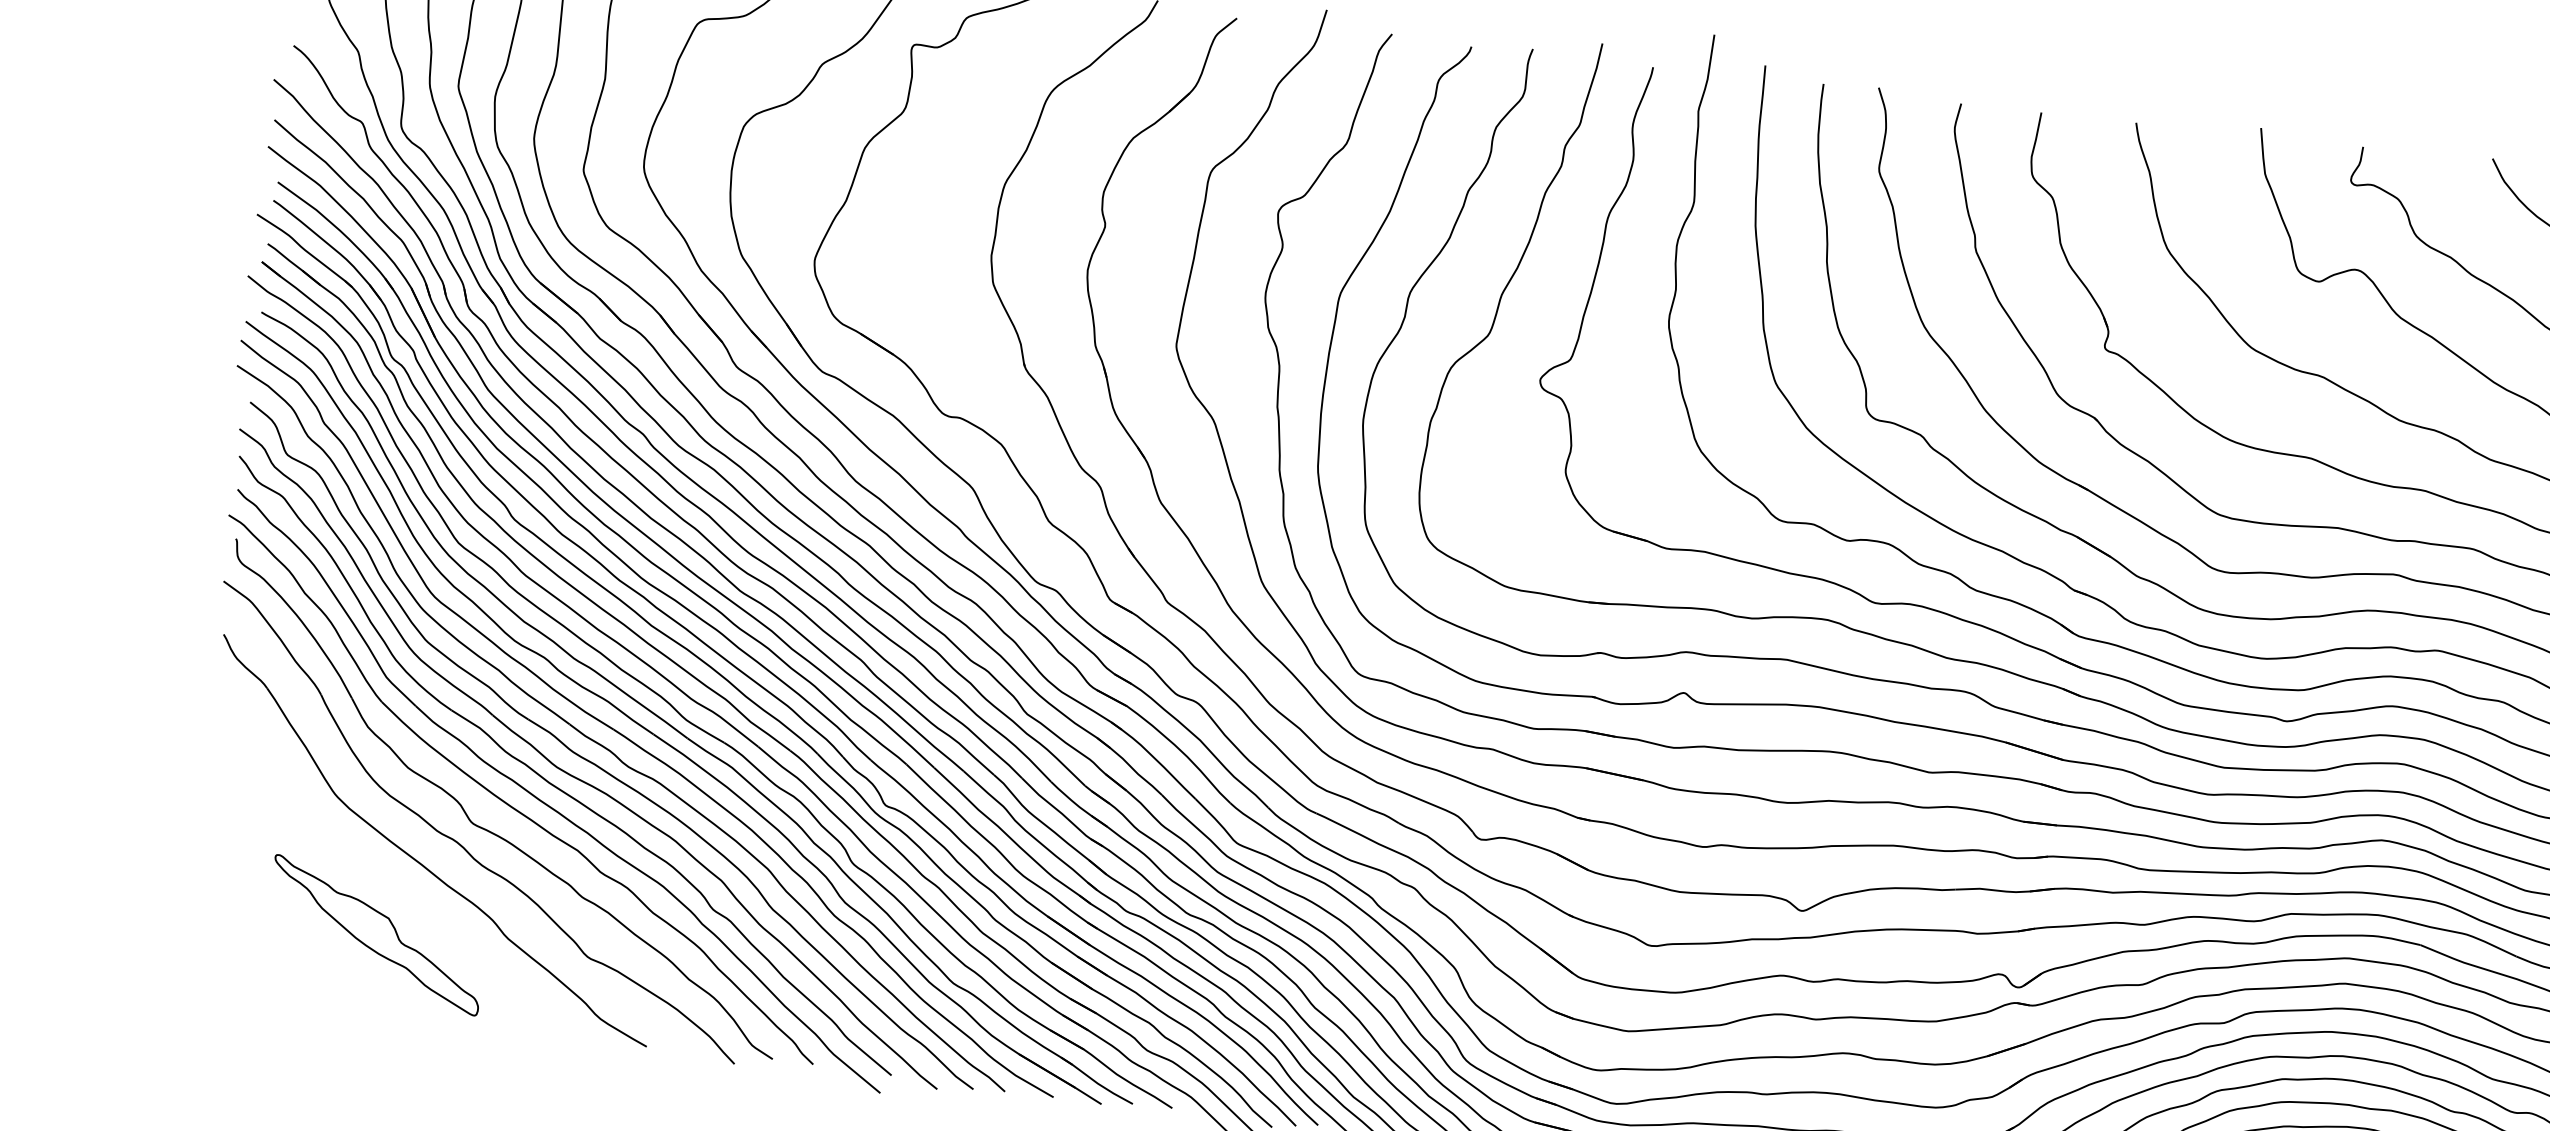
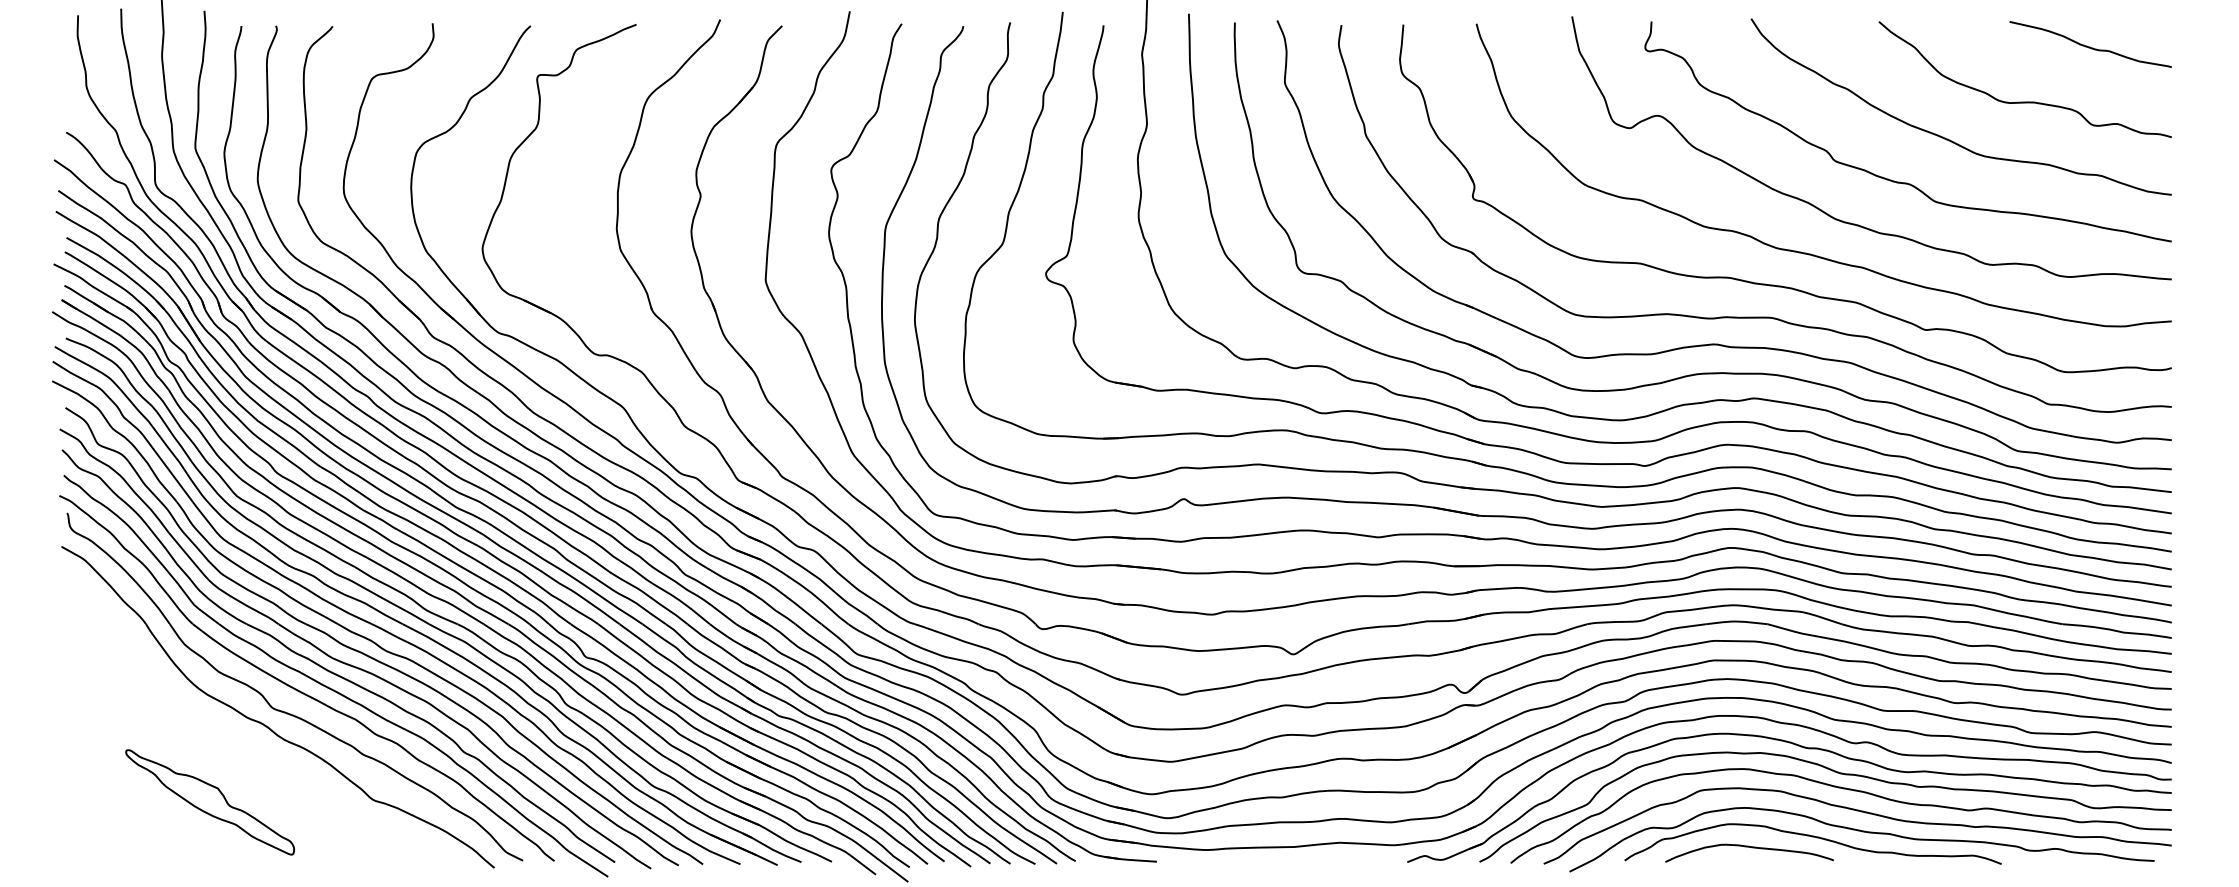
part: (419, 861) -> (236, 742), removed

